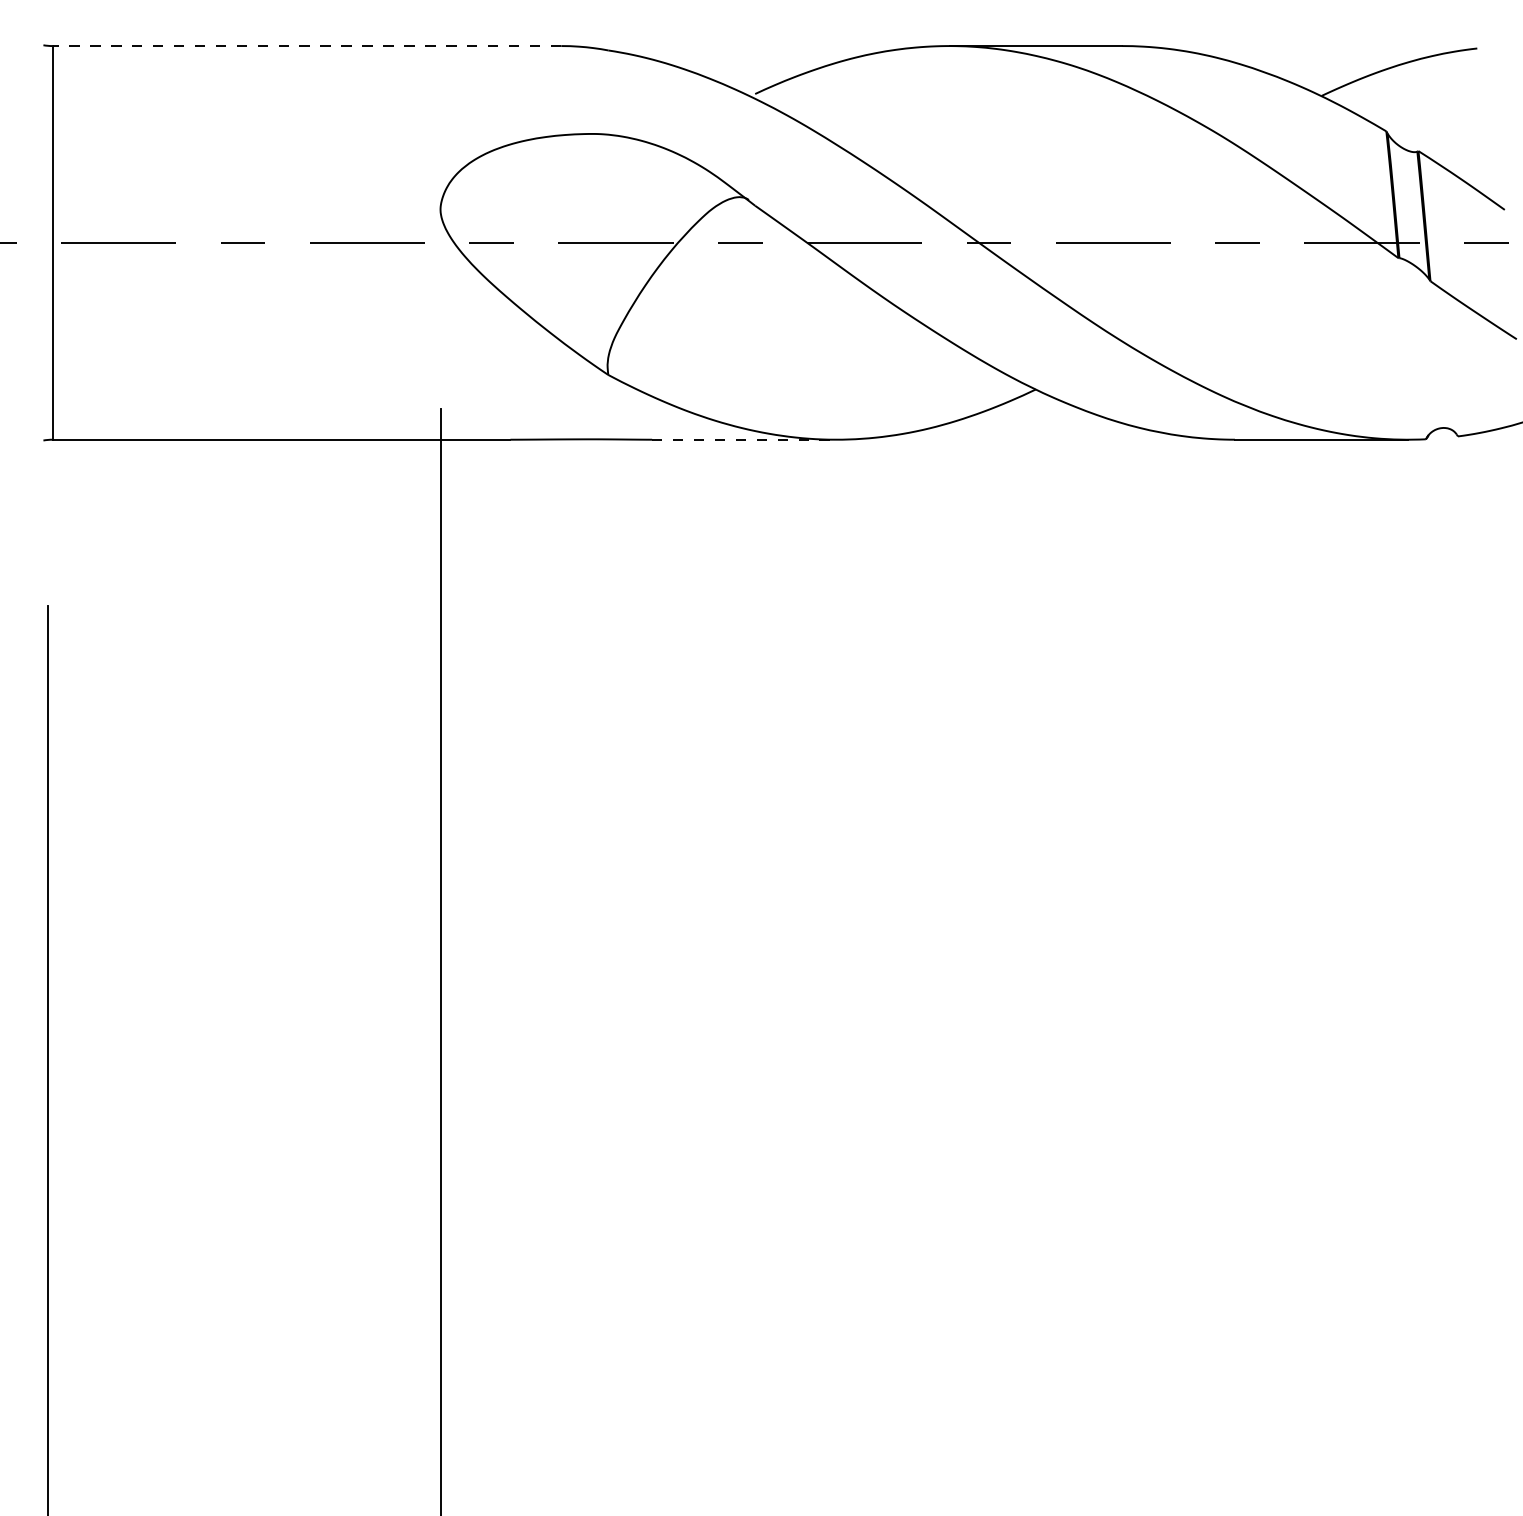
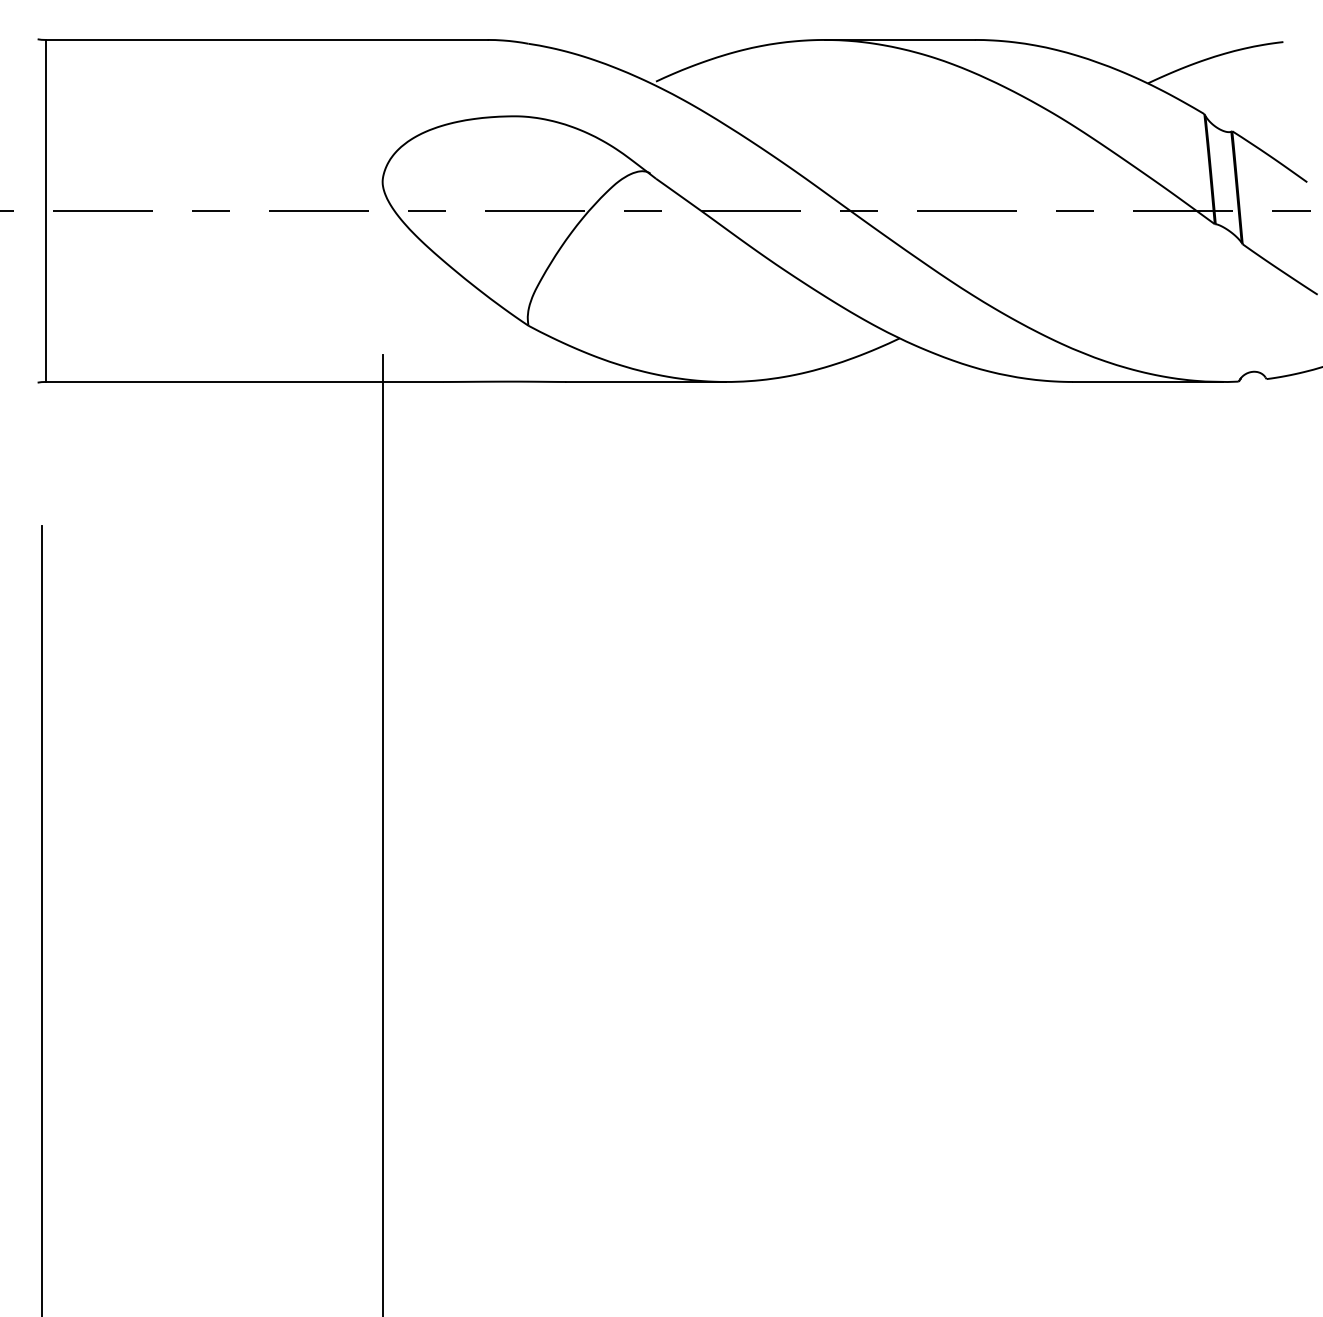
line: (306, 46) -> (266, 40), dashed -> solid
line: (744, 439) -> (646, 381), dashed -> solid

